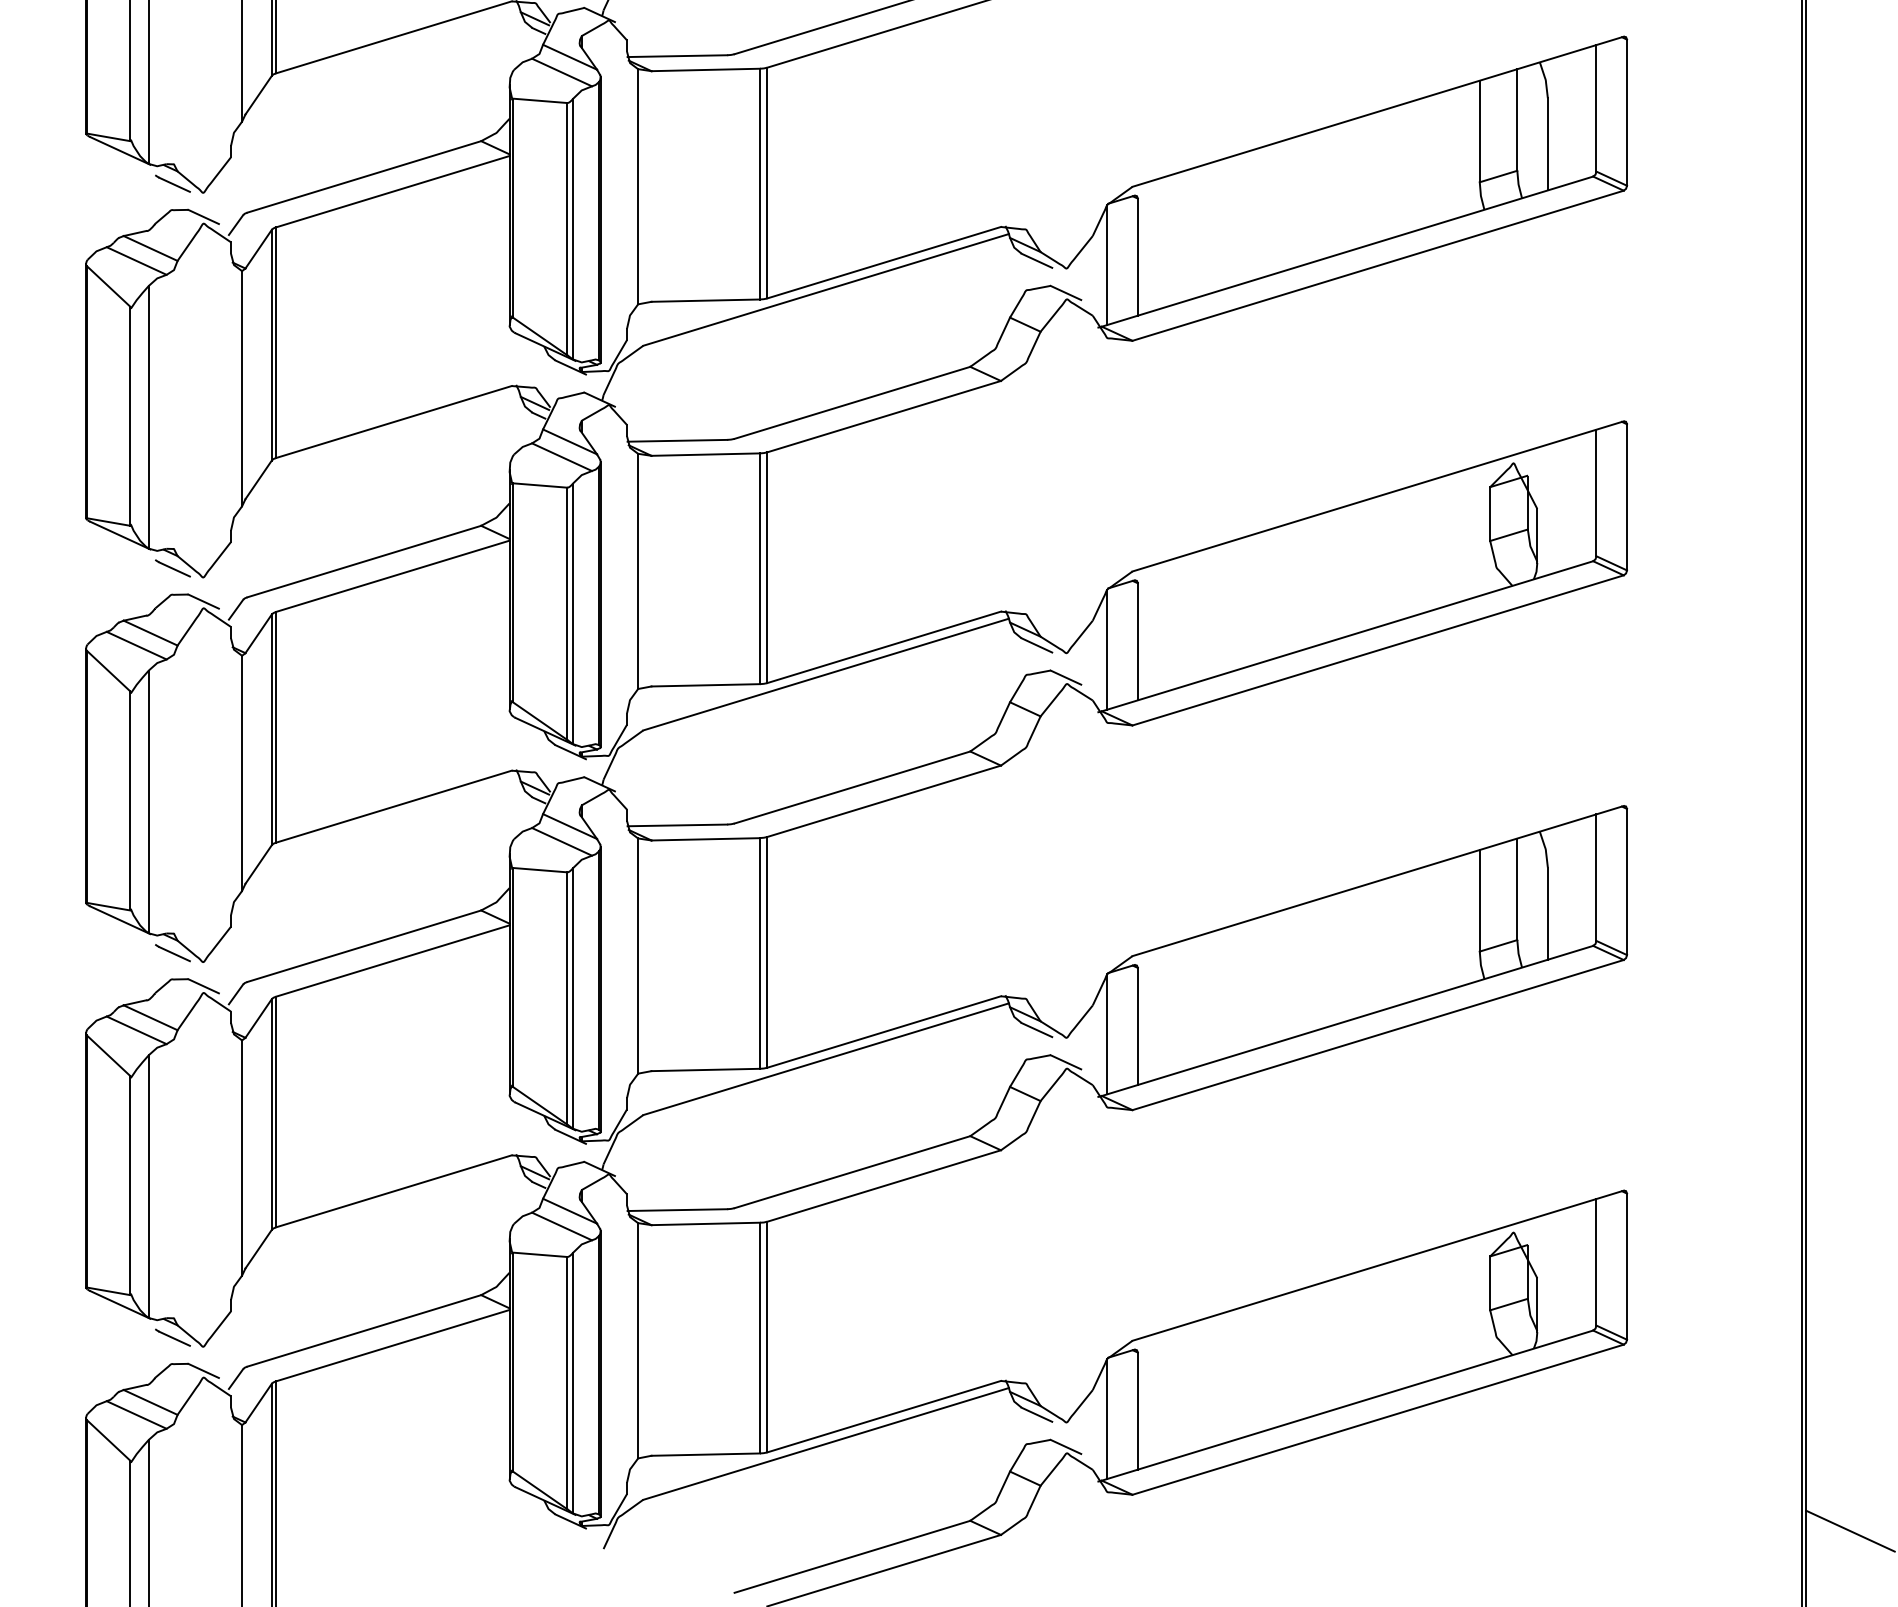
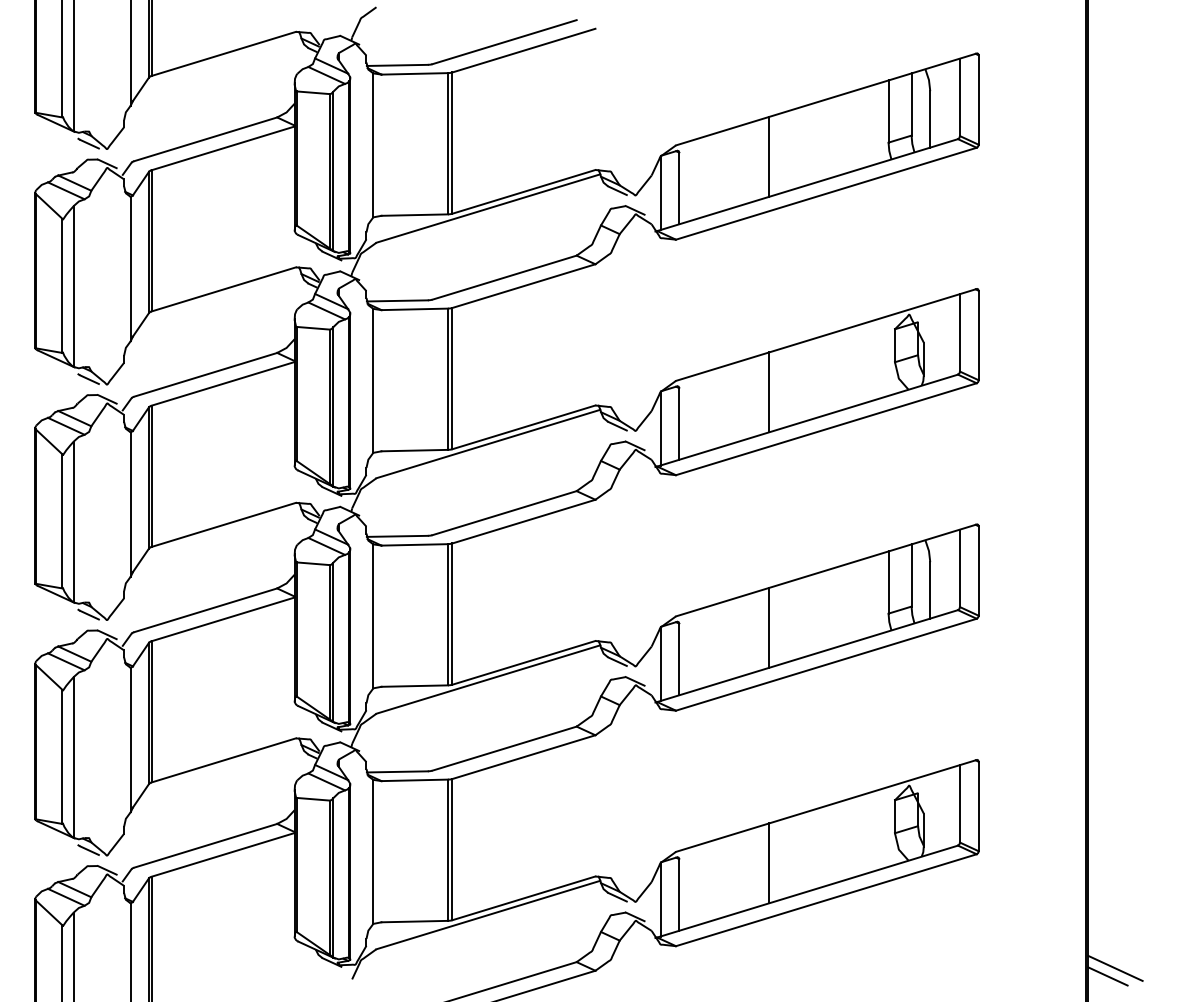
line: (1283, 204) -> (768, 156), added
line: (1283, 590) -> (768, 392), added
line: (1283, 974) -> (768, 627), added
line: (1283, 1359) -> (768, 863), added
line: (1837, 1544) -> (1107, 976), added

